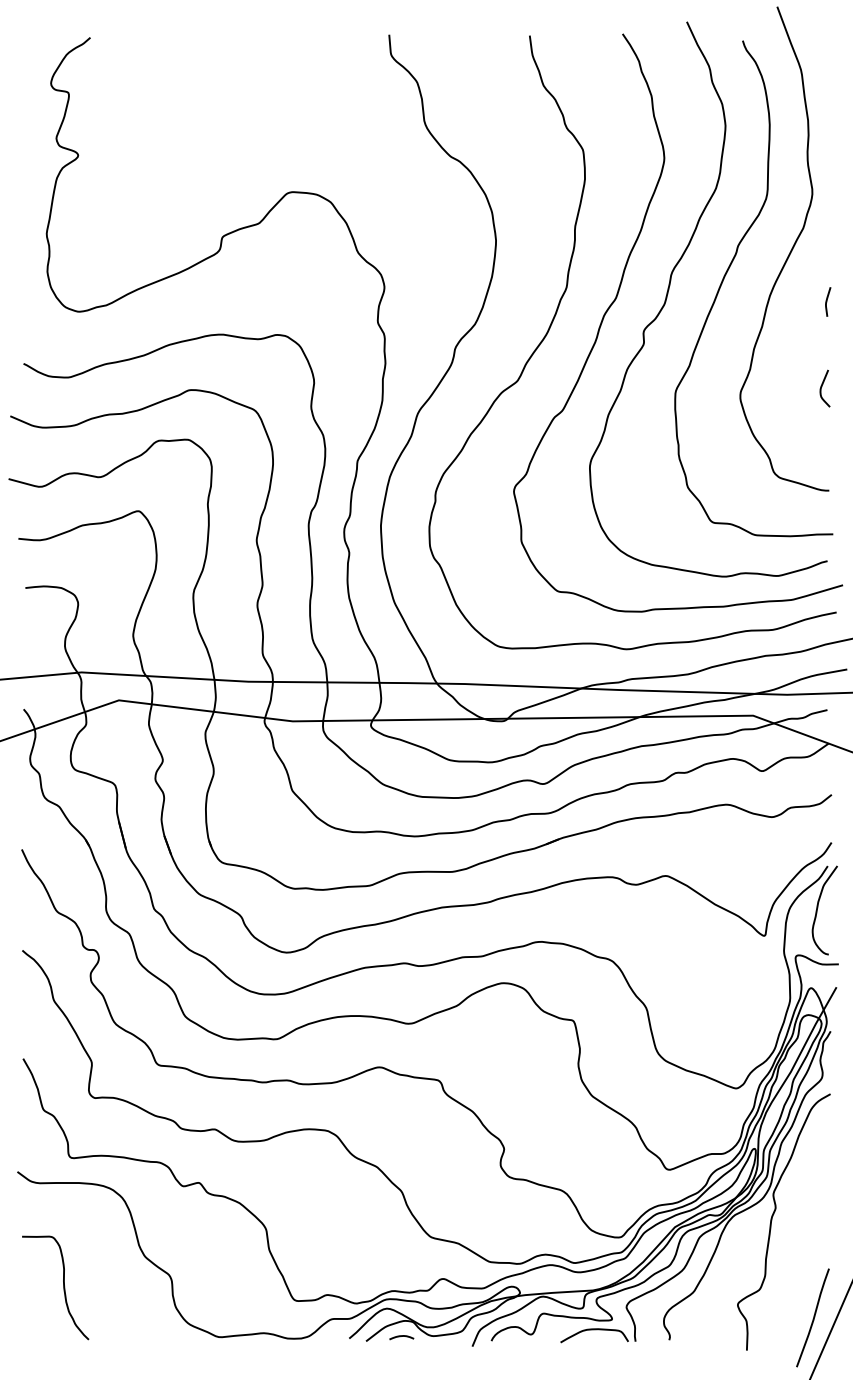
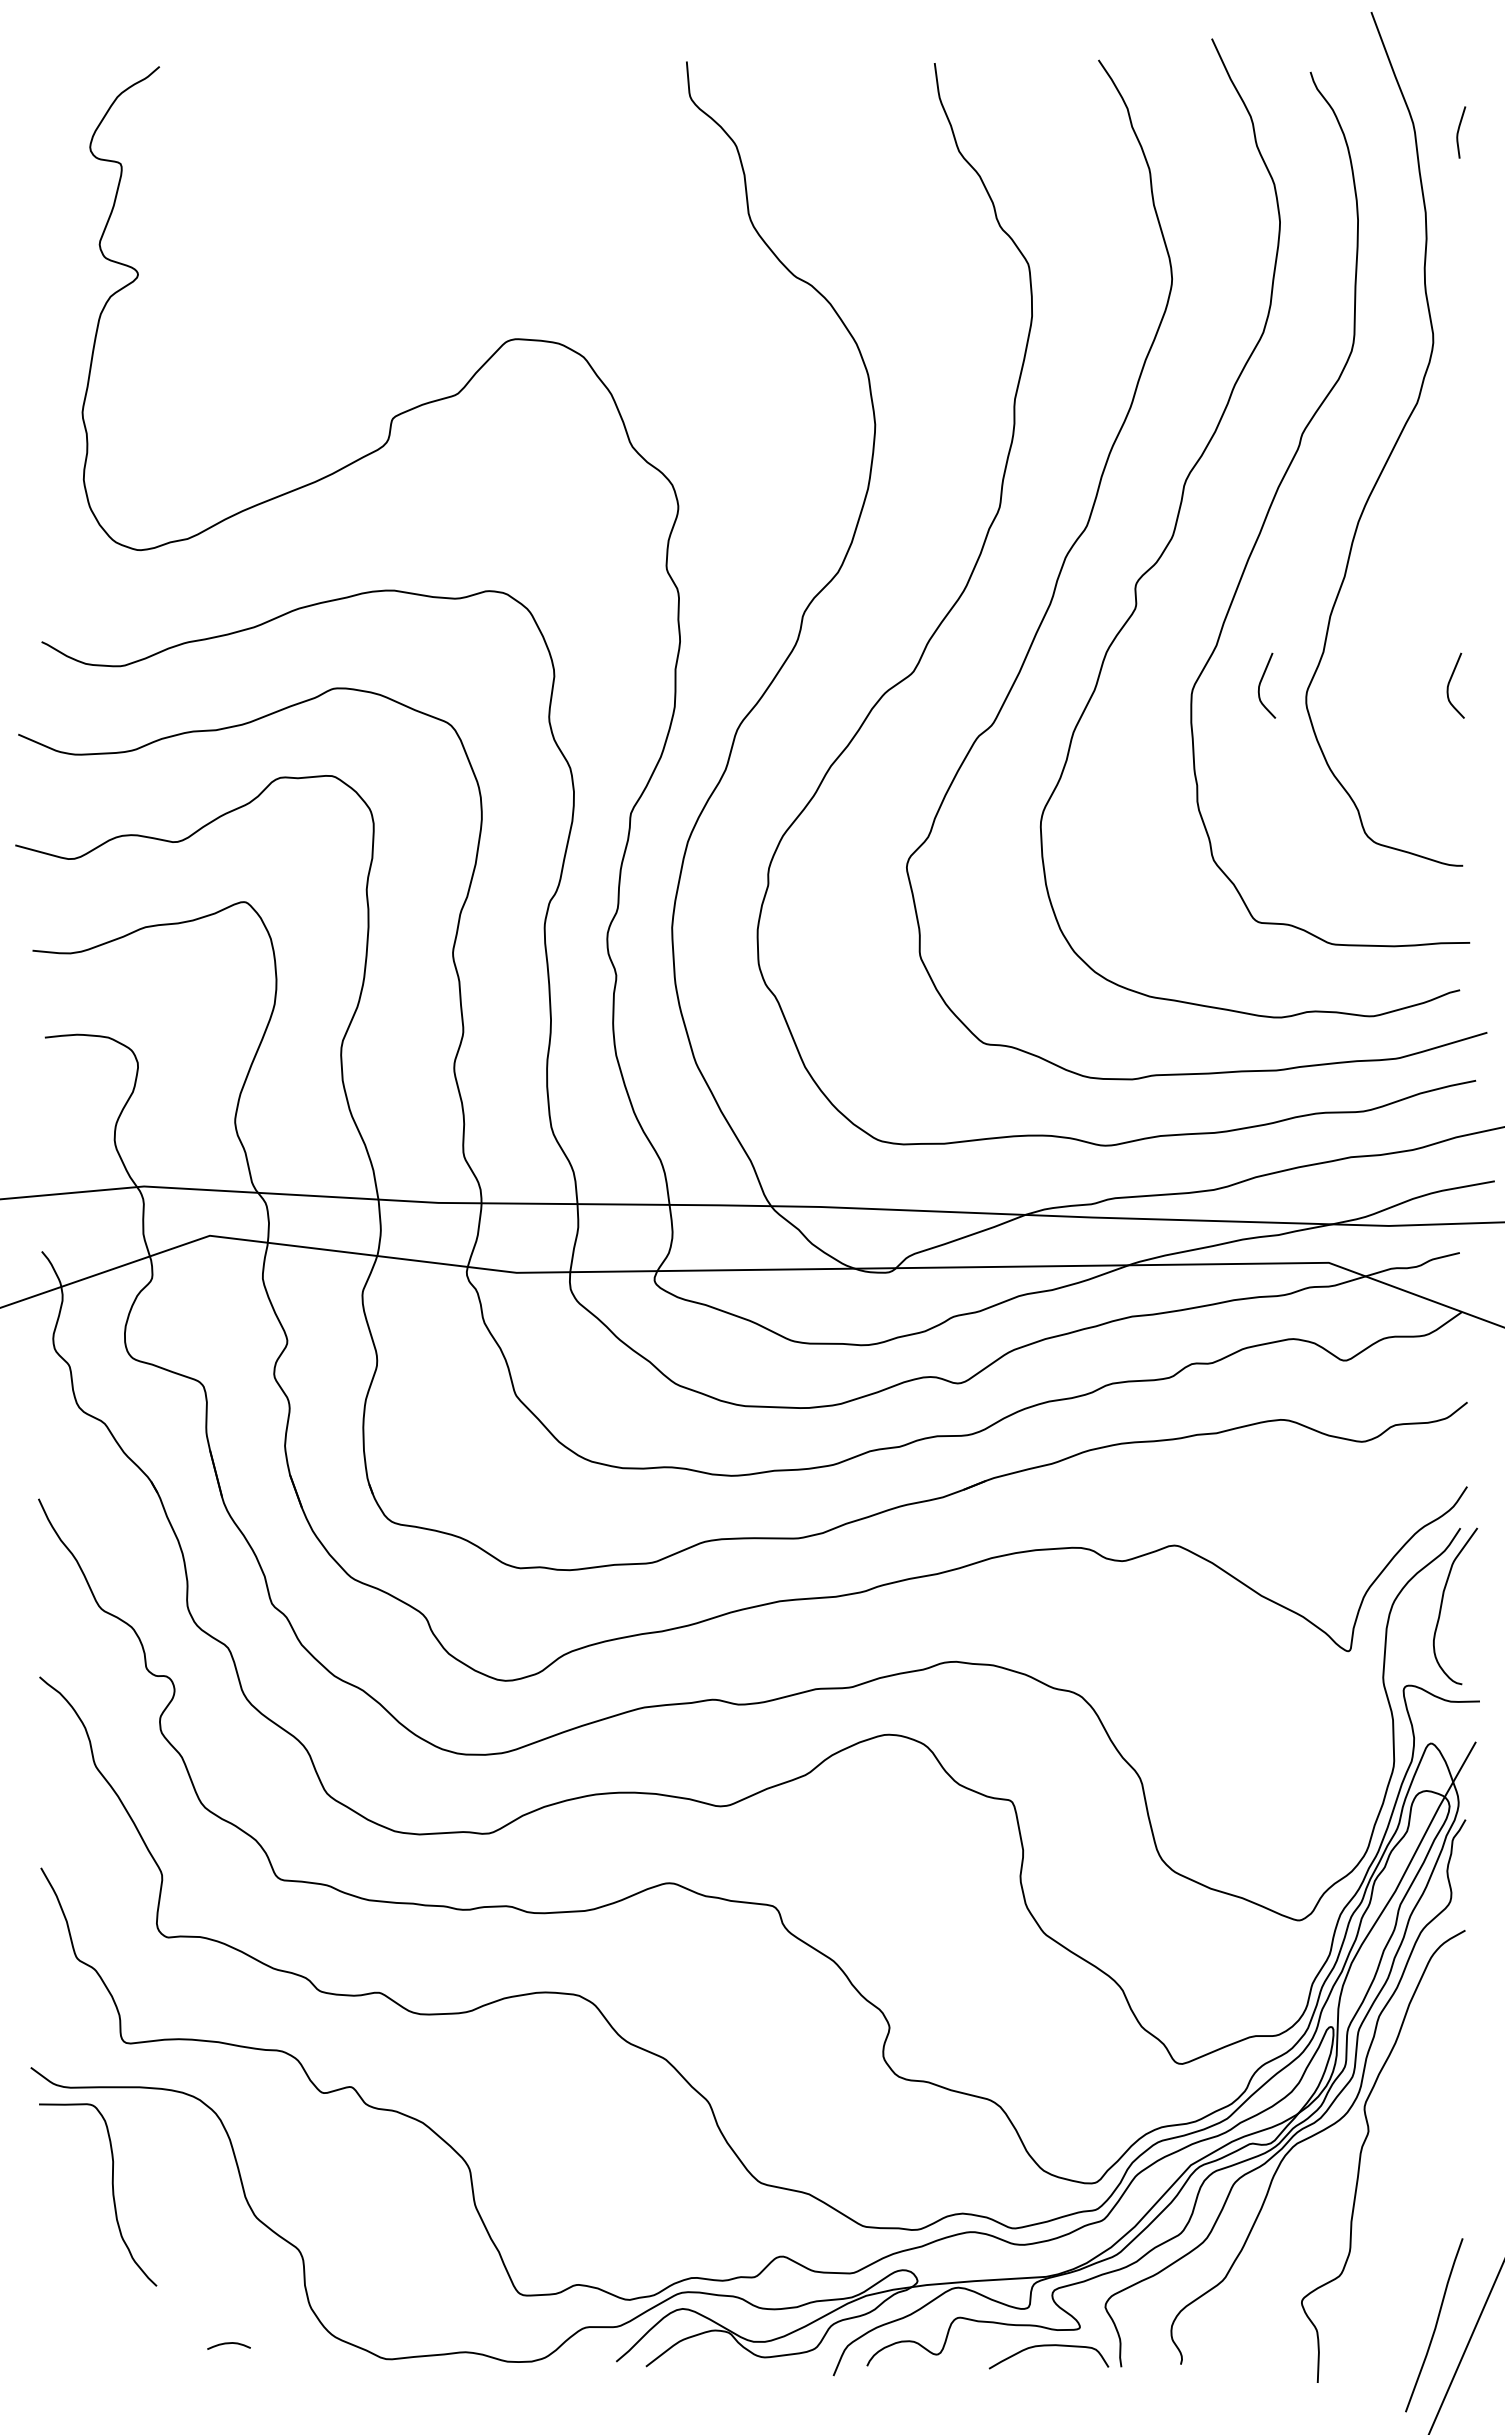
curve: (827, 301) -> (1459, 131), moved
curve: (715, 387) -> (1262, 683), added
curve: (63, 1287) -> (112, 2193), moved
curve: (401, 1336) -> (228, 2343), moved

